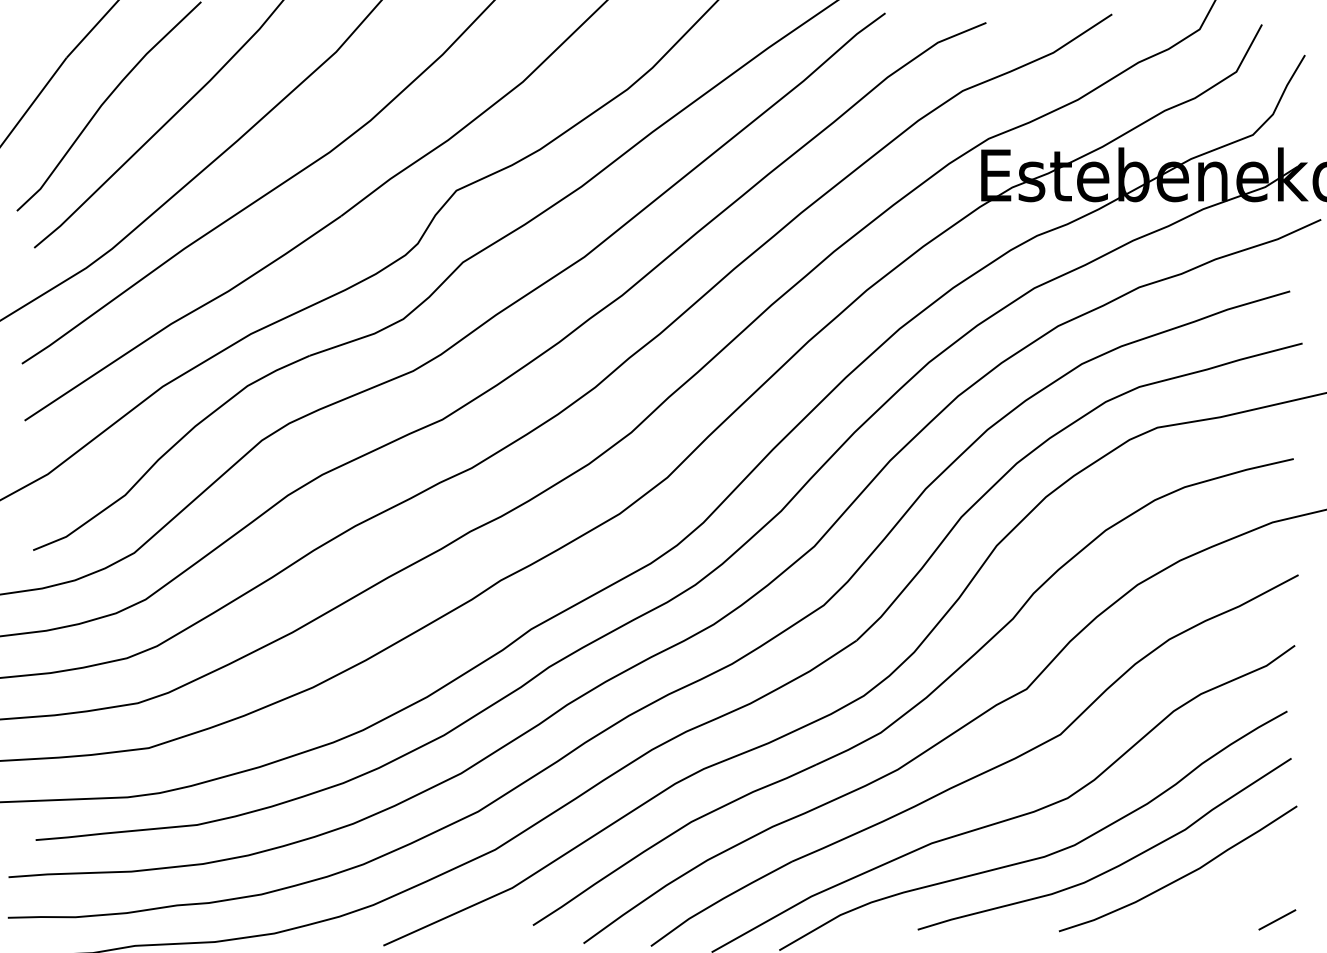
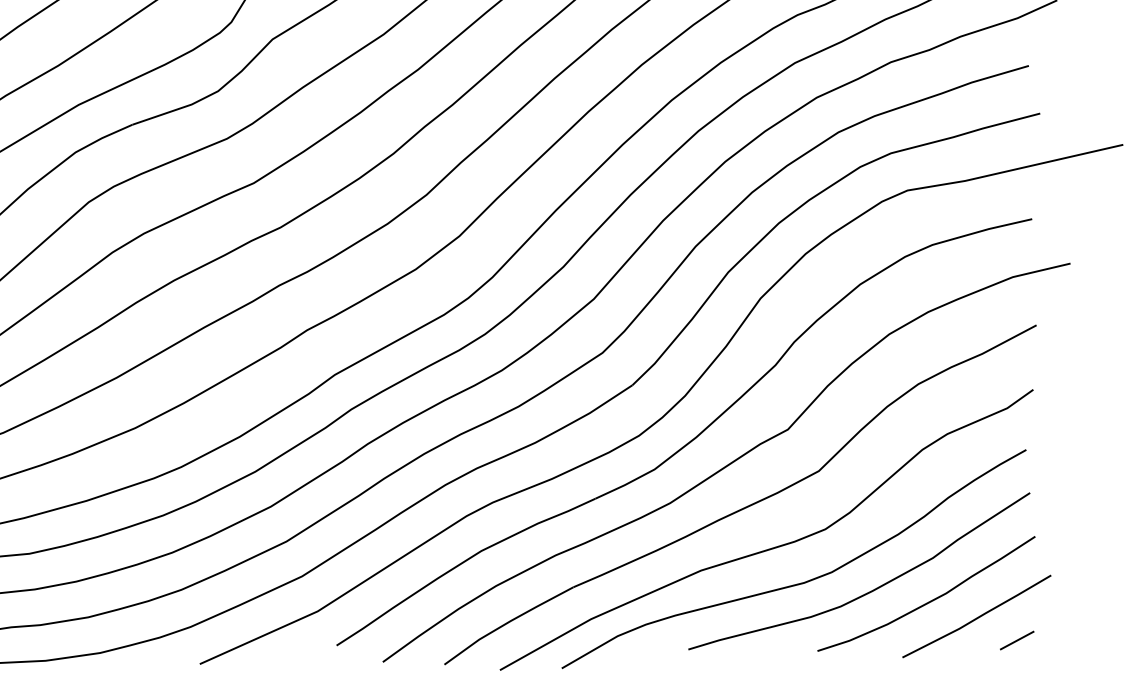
line: (1233, 894) -> (977, 617), added

